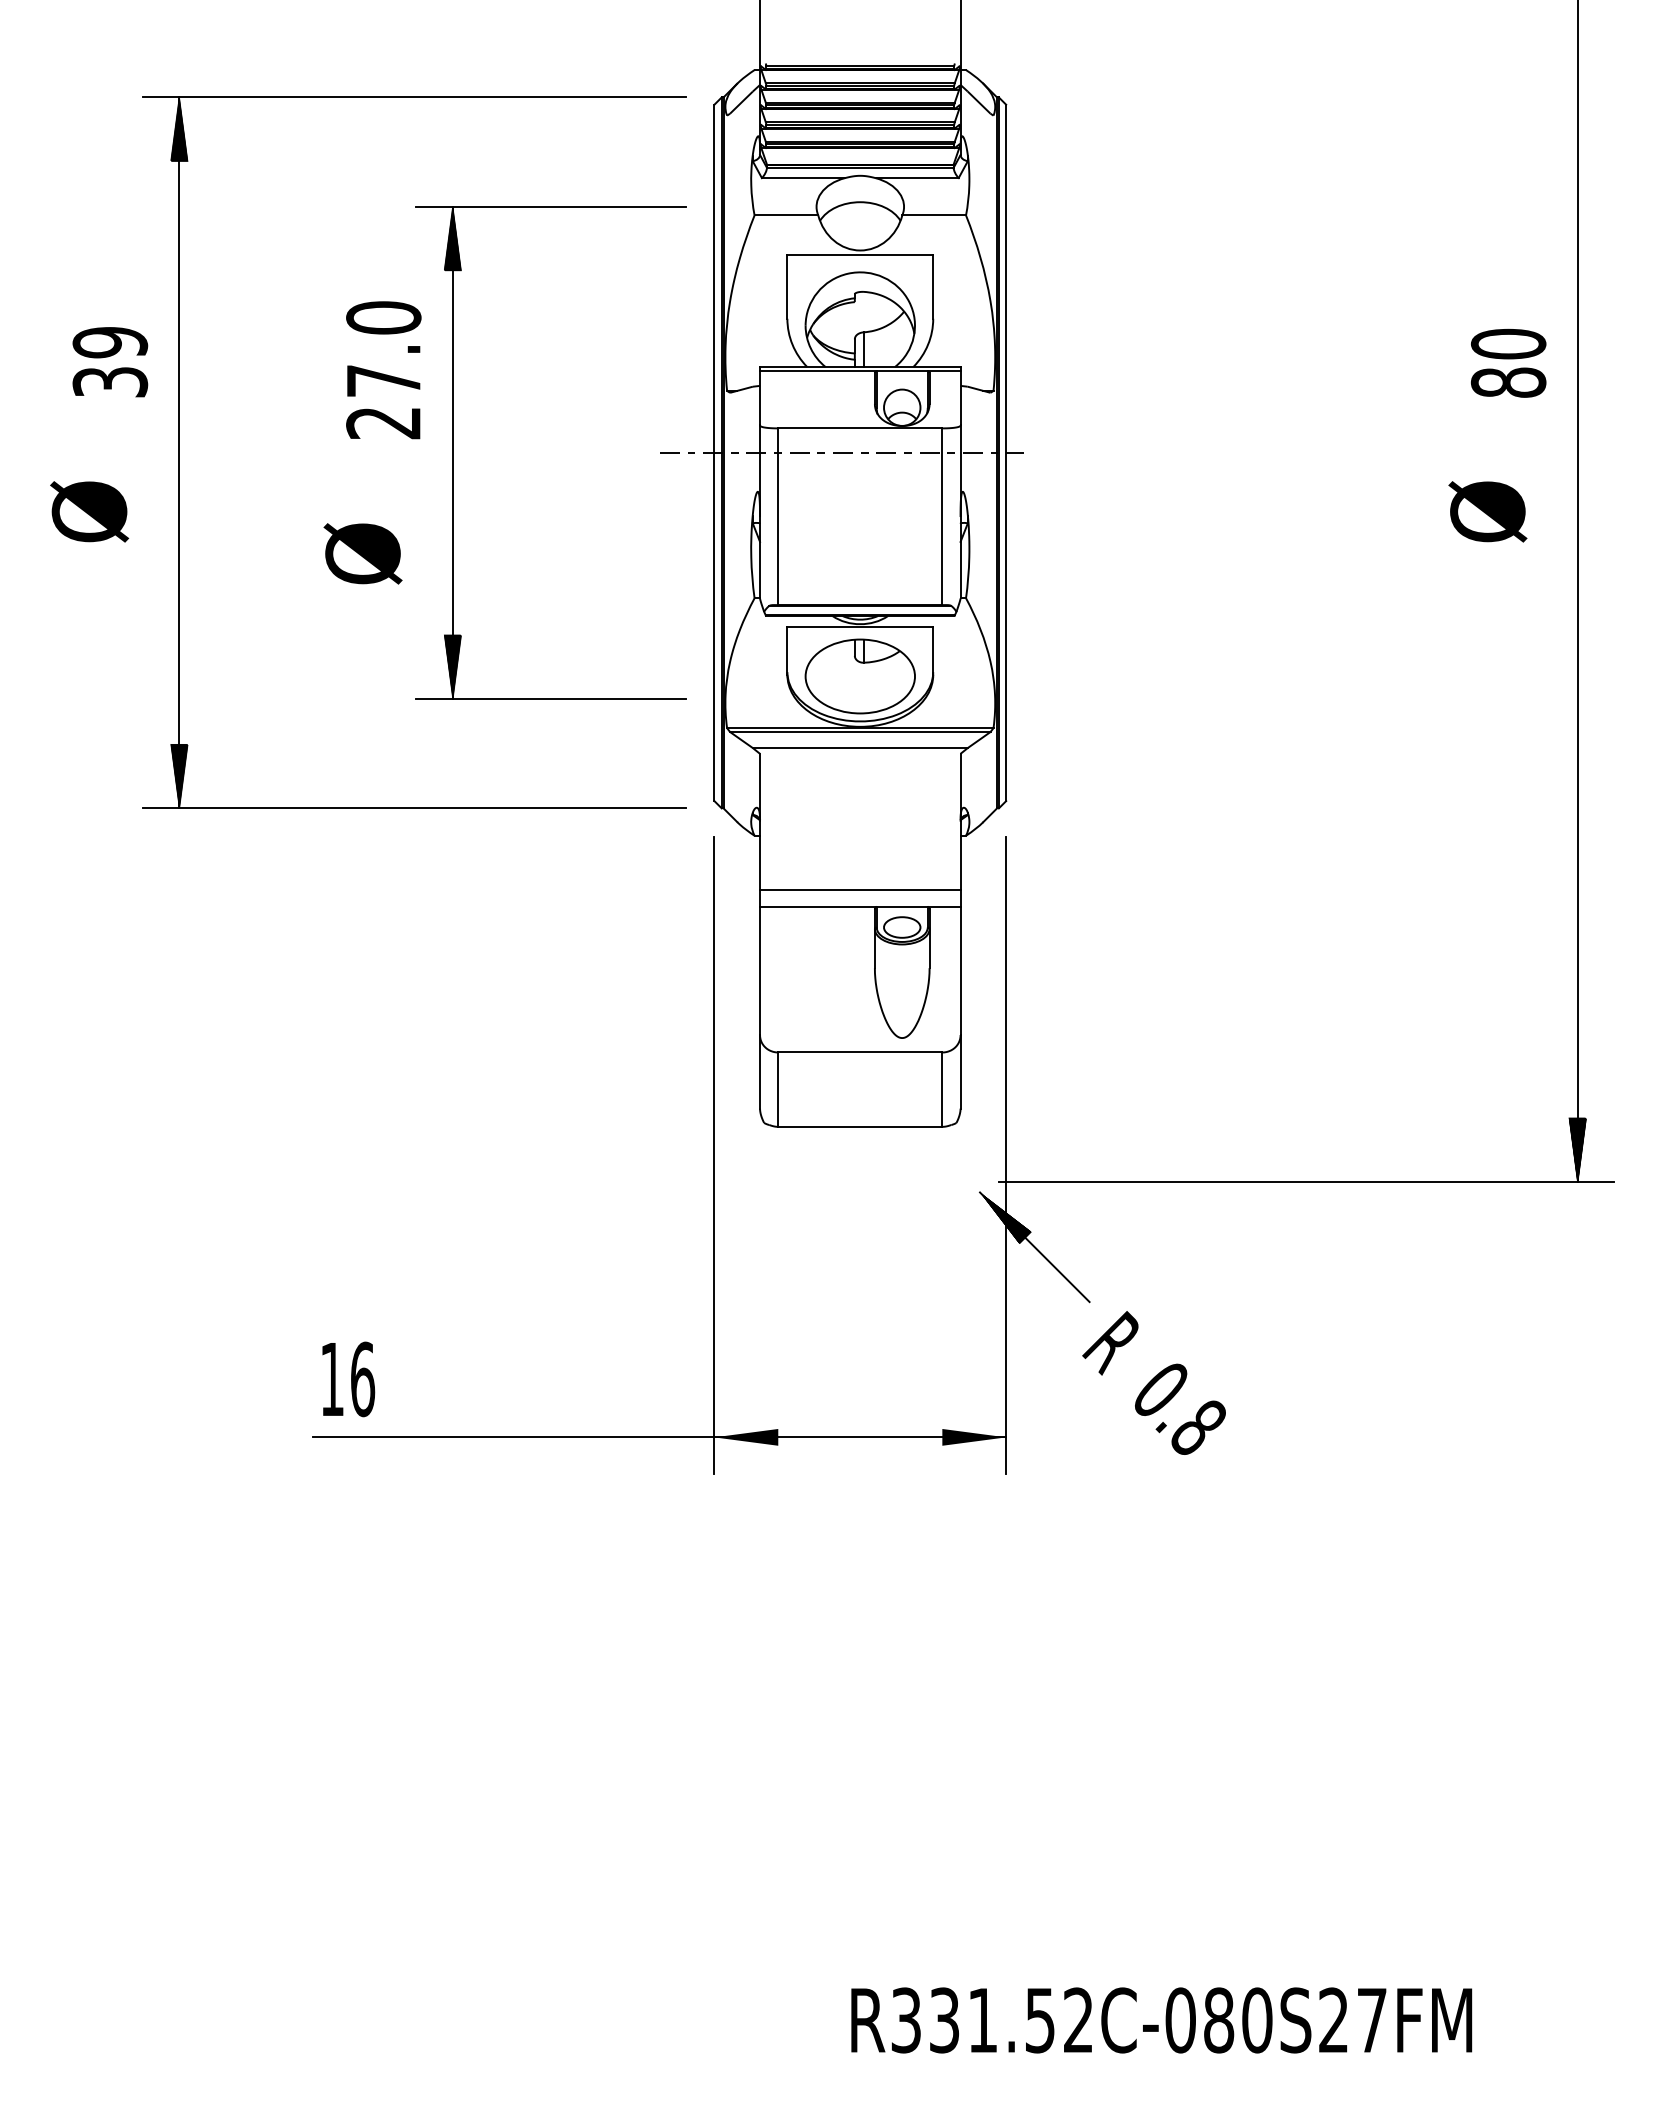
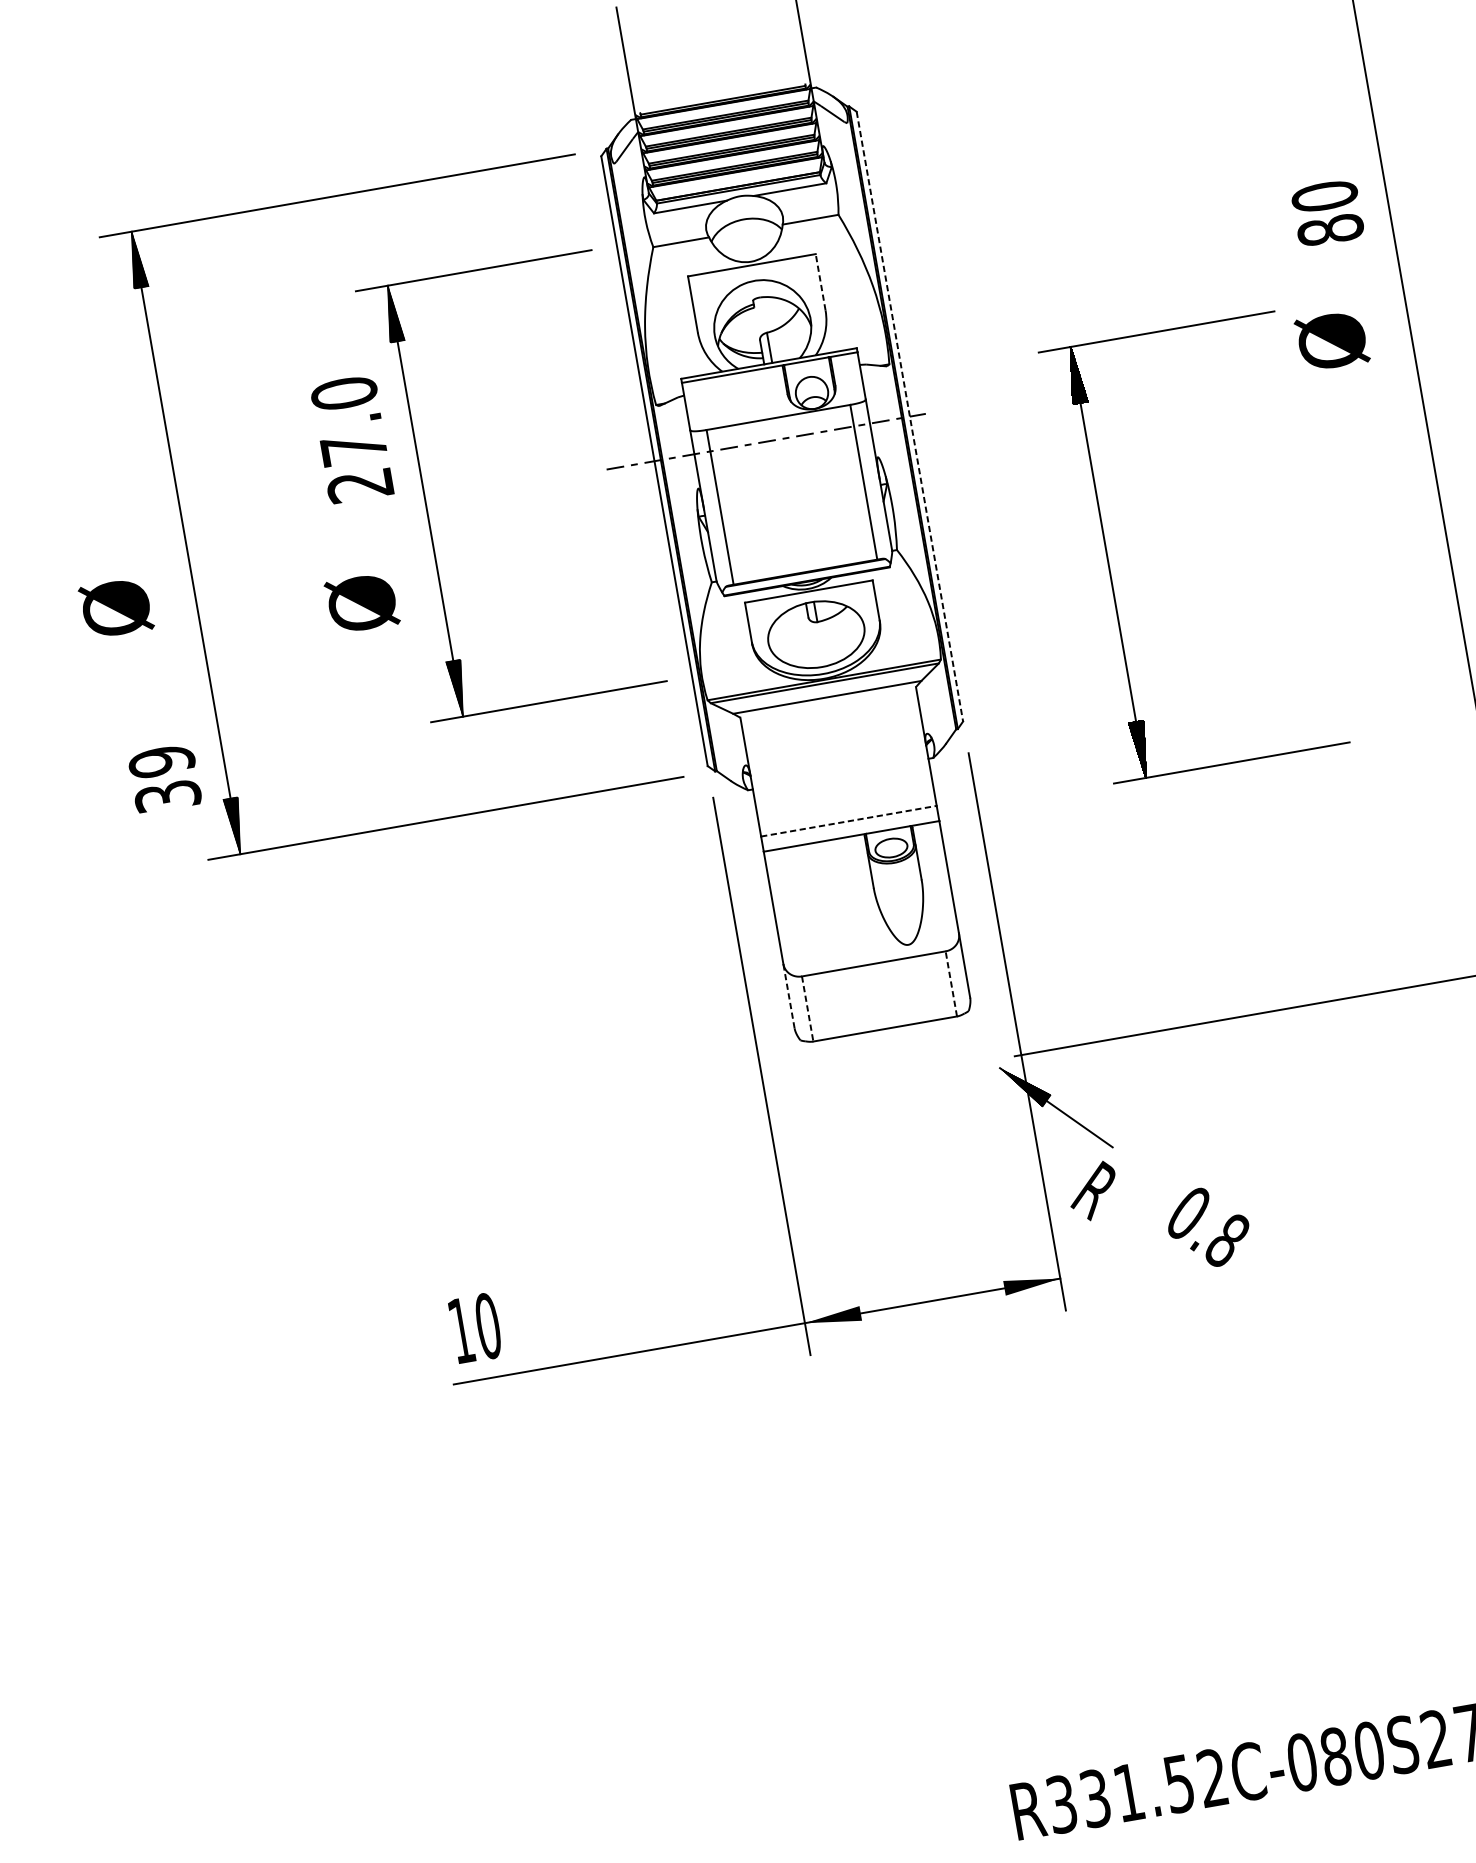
line: (933, 286) -> (820, 282), solid -> dashed
text: (110, 362) -> (165, 779), moved
text: (1508, 362) -> (1327, 212), moved
line: (1006, 453) -> (910, 417), solid -> dashed
text: (1487, 511) -> (1331, 340), moved
part: (1198, 652) -> (1108, 562), added
line: (860, 889) -> (849, 821), solid -> dashed
line: (760, 1071) -> (789, 995), solid -> dashed
line: (942, 1089) -> (951, 983), solid -> dashed
line: (778, 1090) -> (808, 1009), solid -> dashed
text: (1110, 1343) -> (1093, 1191), moved
text: (362, 1379) -> (487, 1326), 16 -> 10

